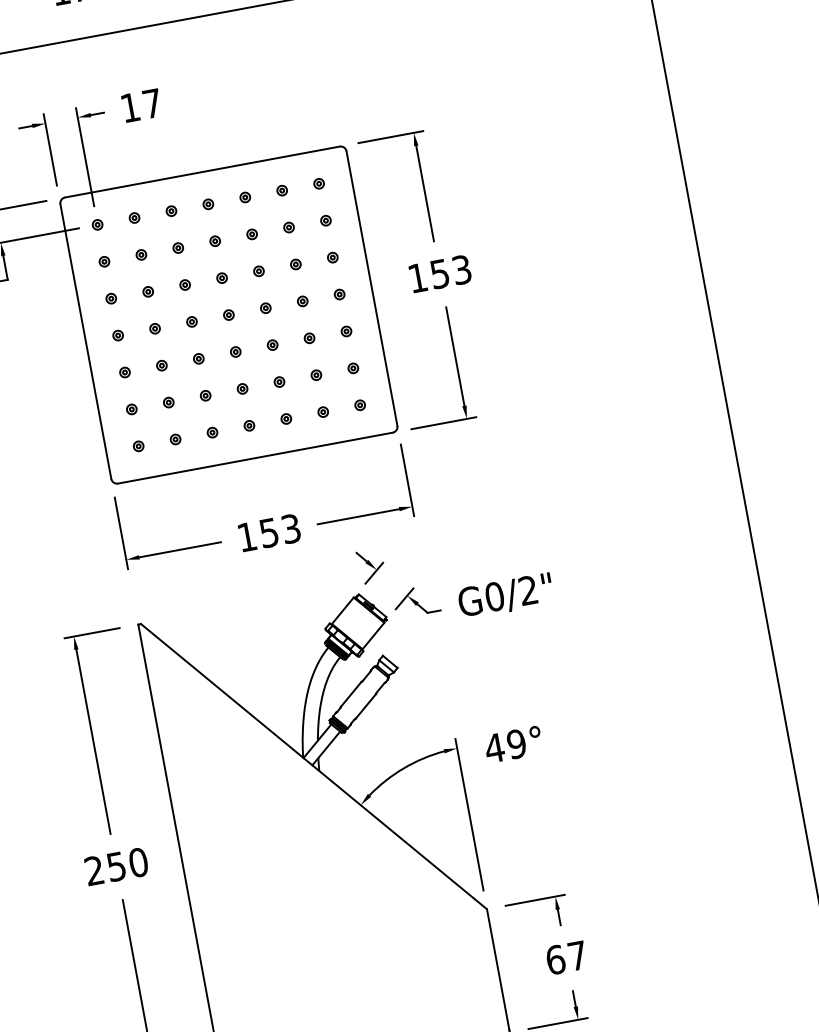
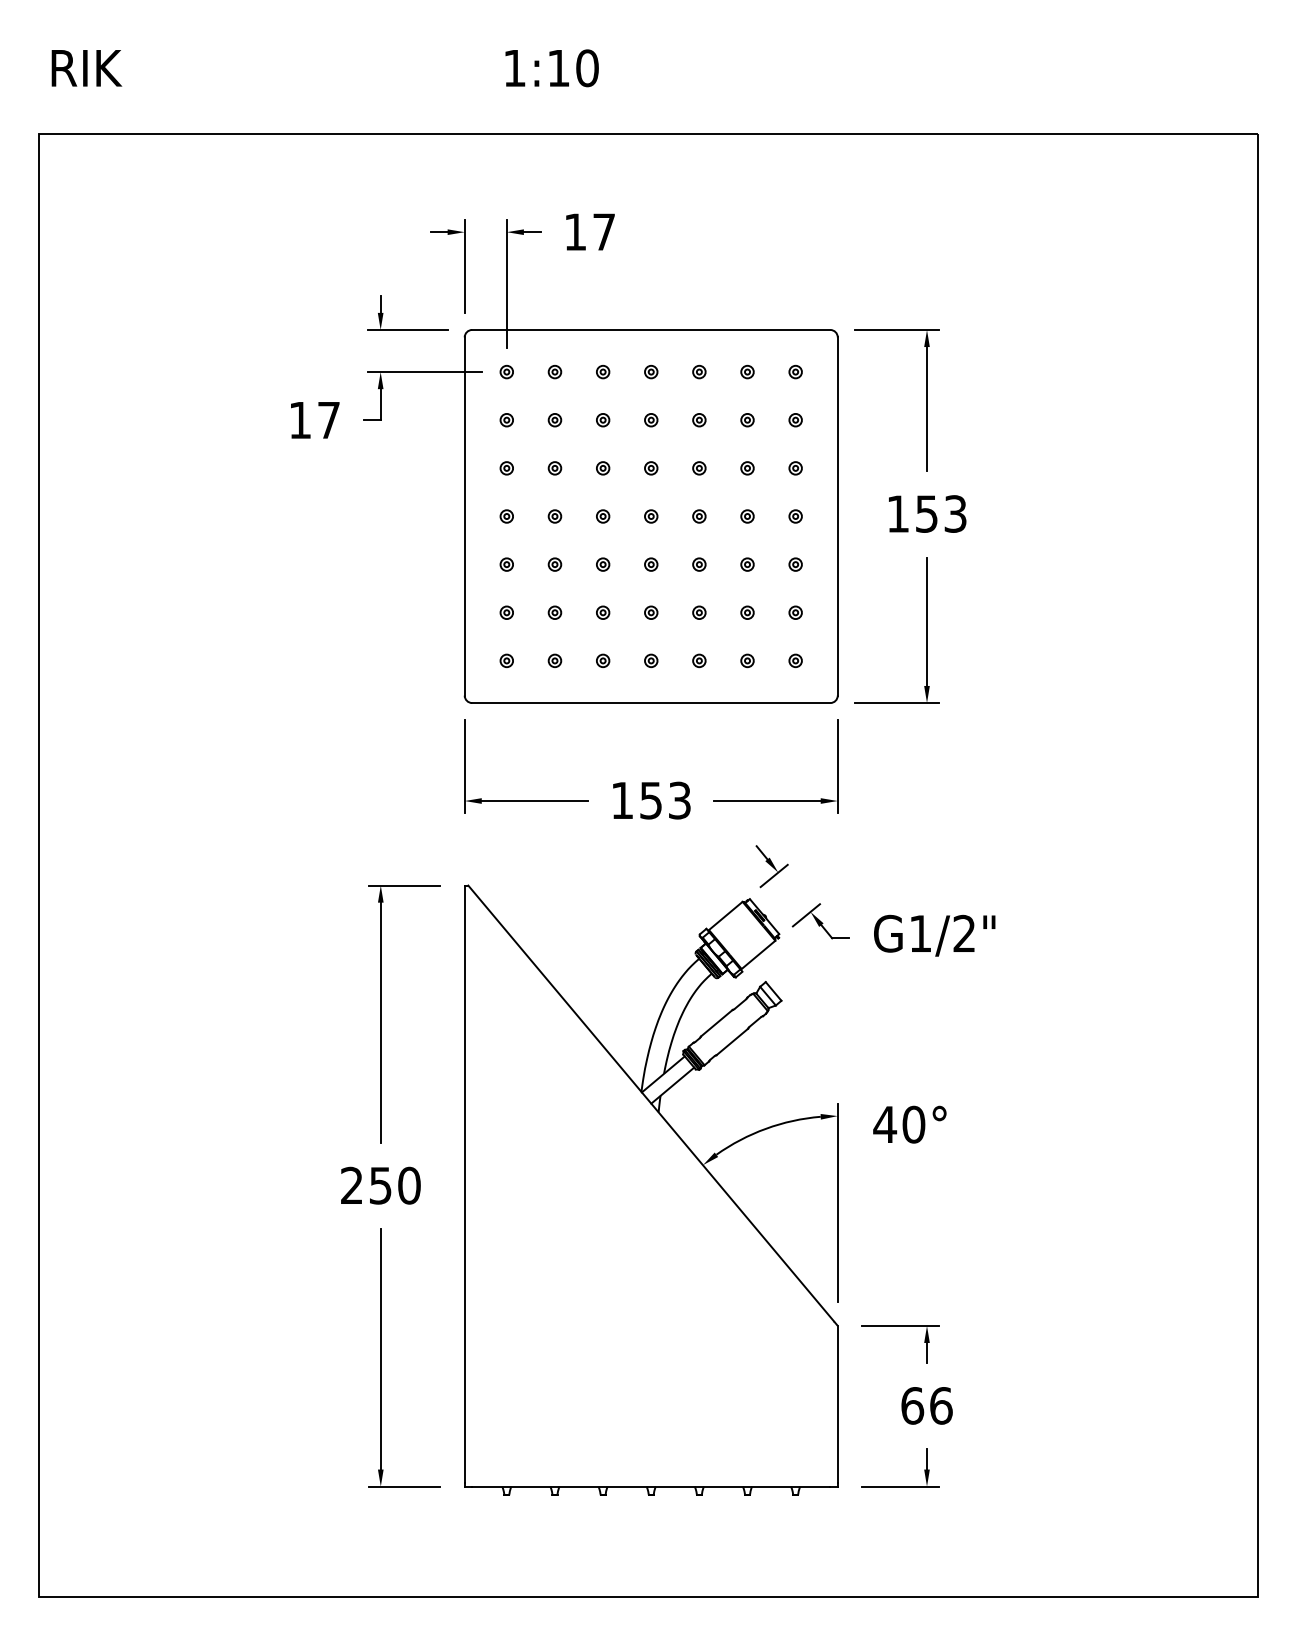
text: (494, 596) -> (920, 933), G0/2" -> G1/2"
text: (516, 744) -> (913, 1124), 49° -> 40°
text: (577, 955) -> (941, 1405), 67 -> 66

